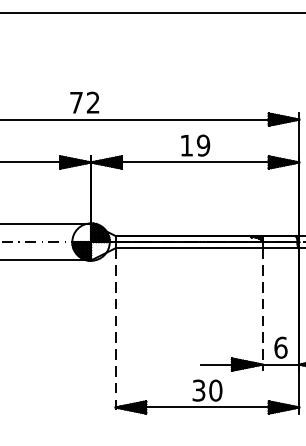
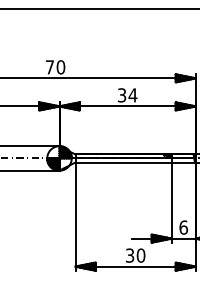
text: (92, 102) -> (60, 67), 72 -> 70
text: (195, 145) -> (127, 95), 19 -> 34
line: (262, 310) -> (171, 203), dashed -> solid
line: (115, 332) -> (75, 217), dashed -> solid

